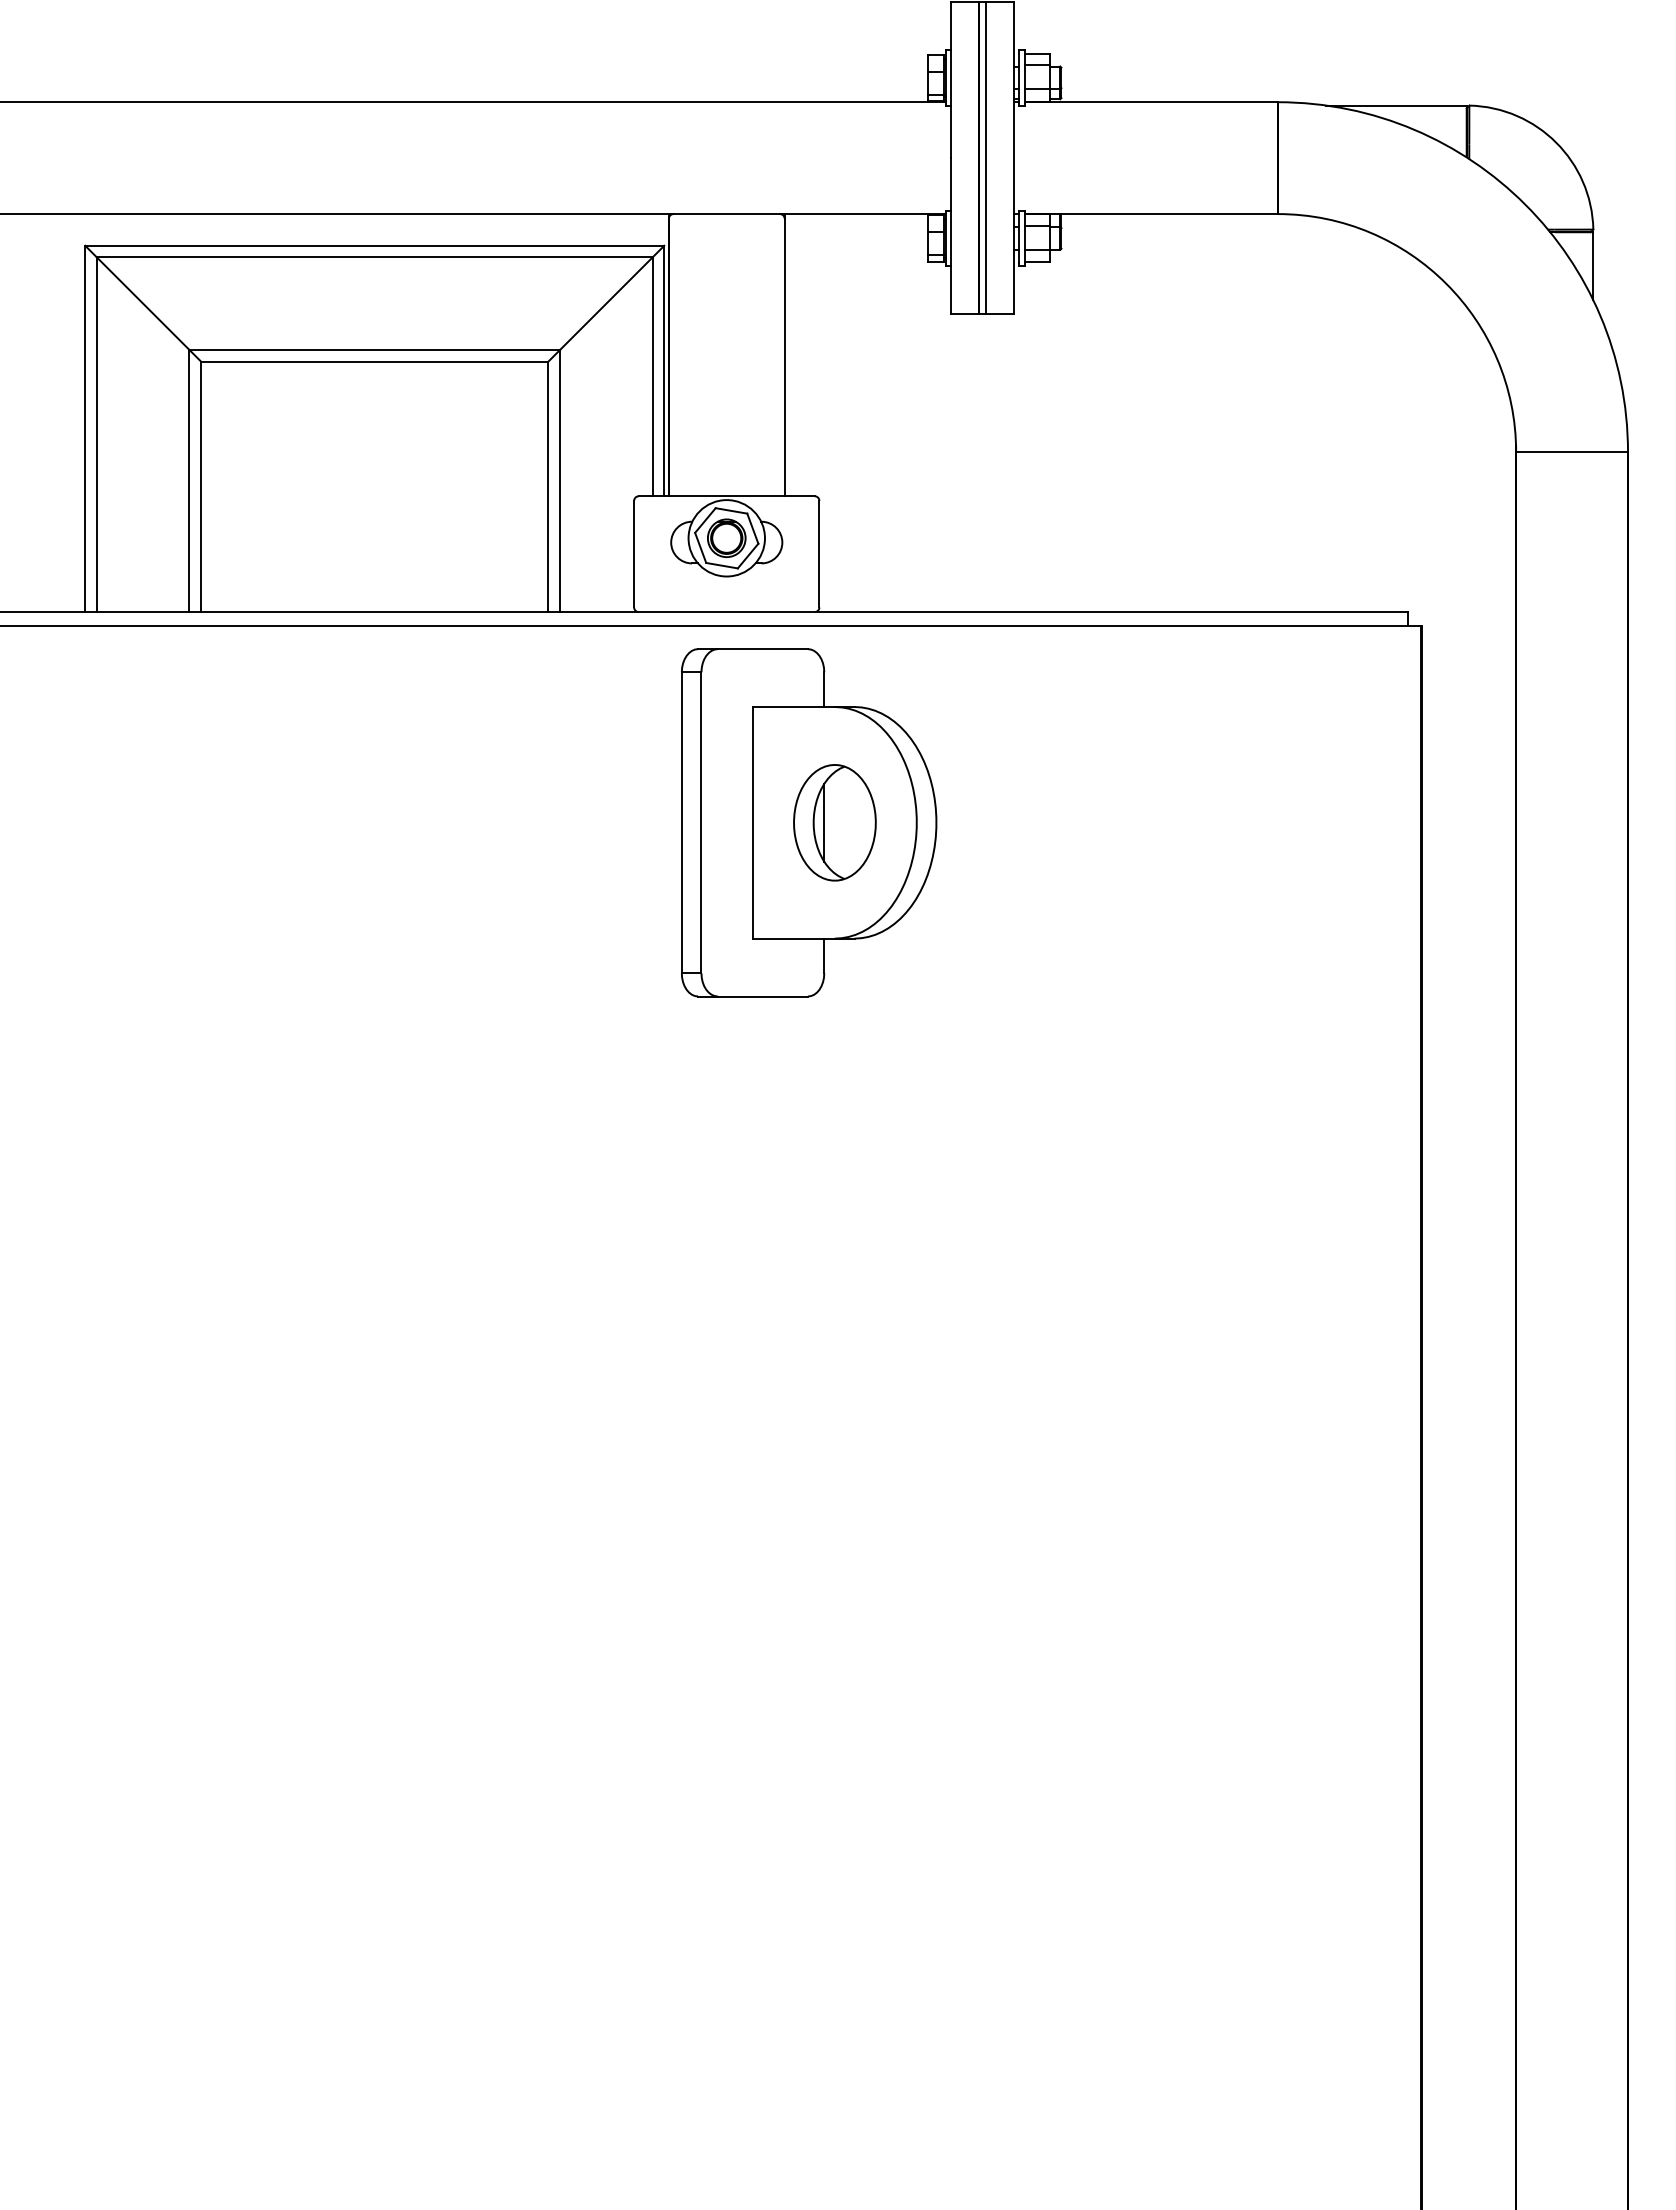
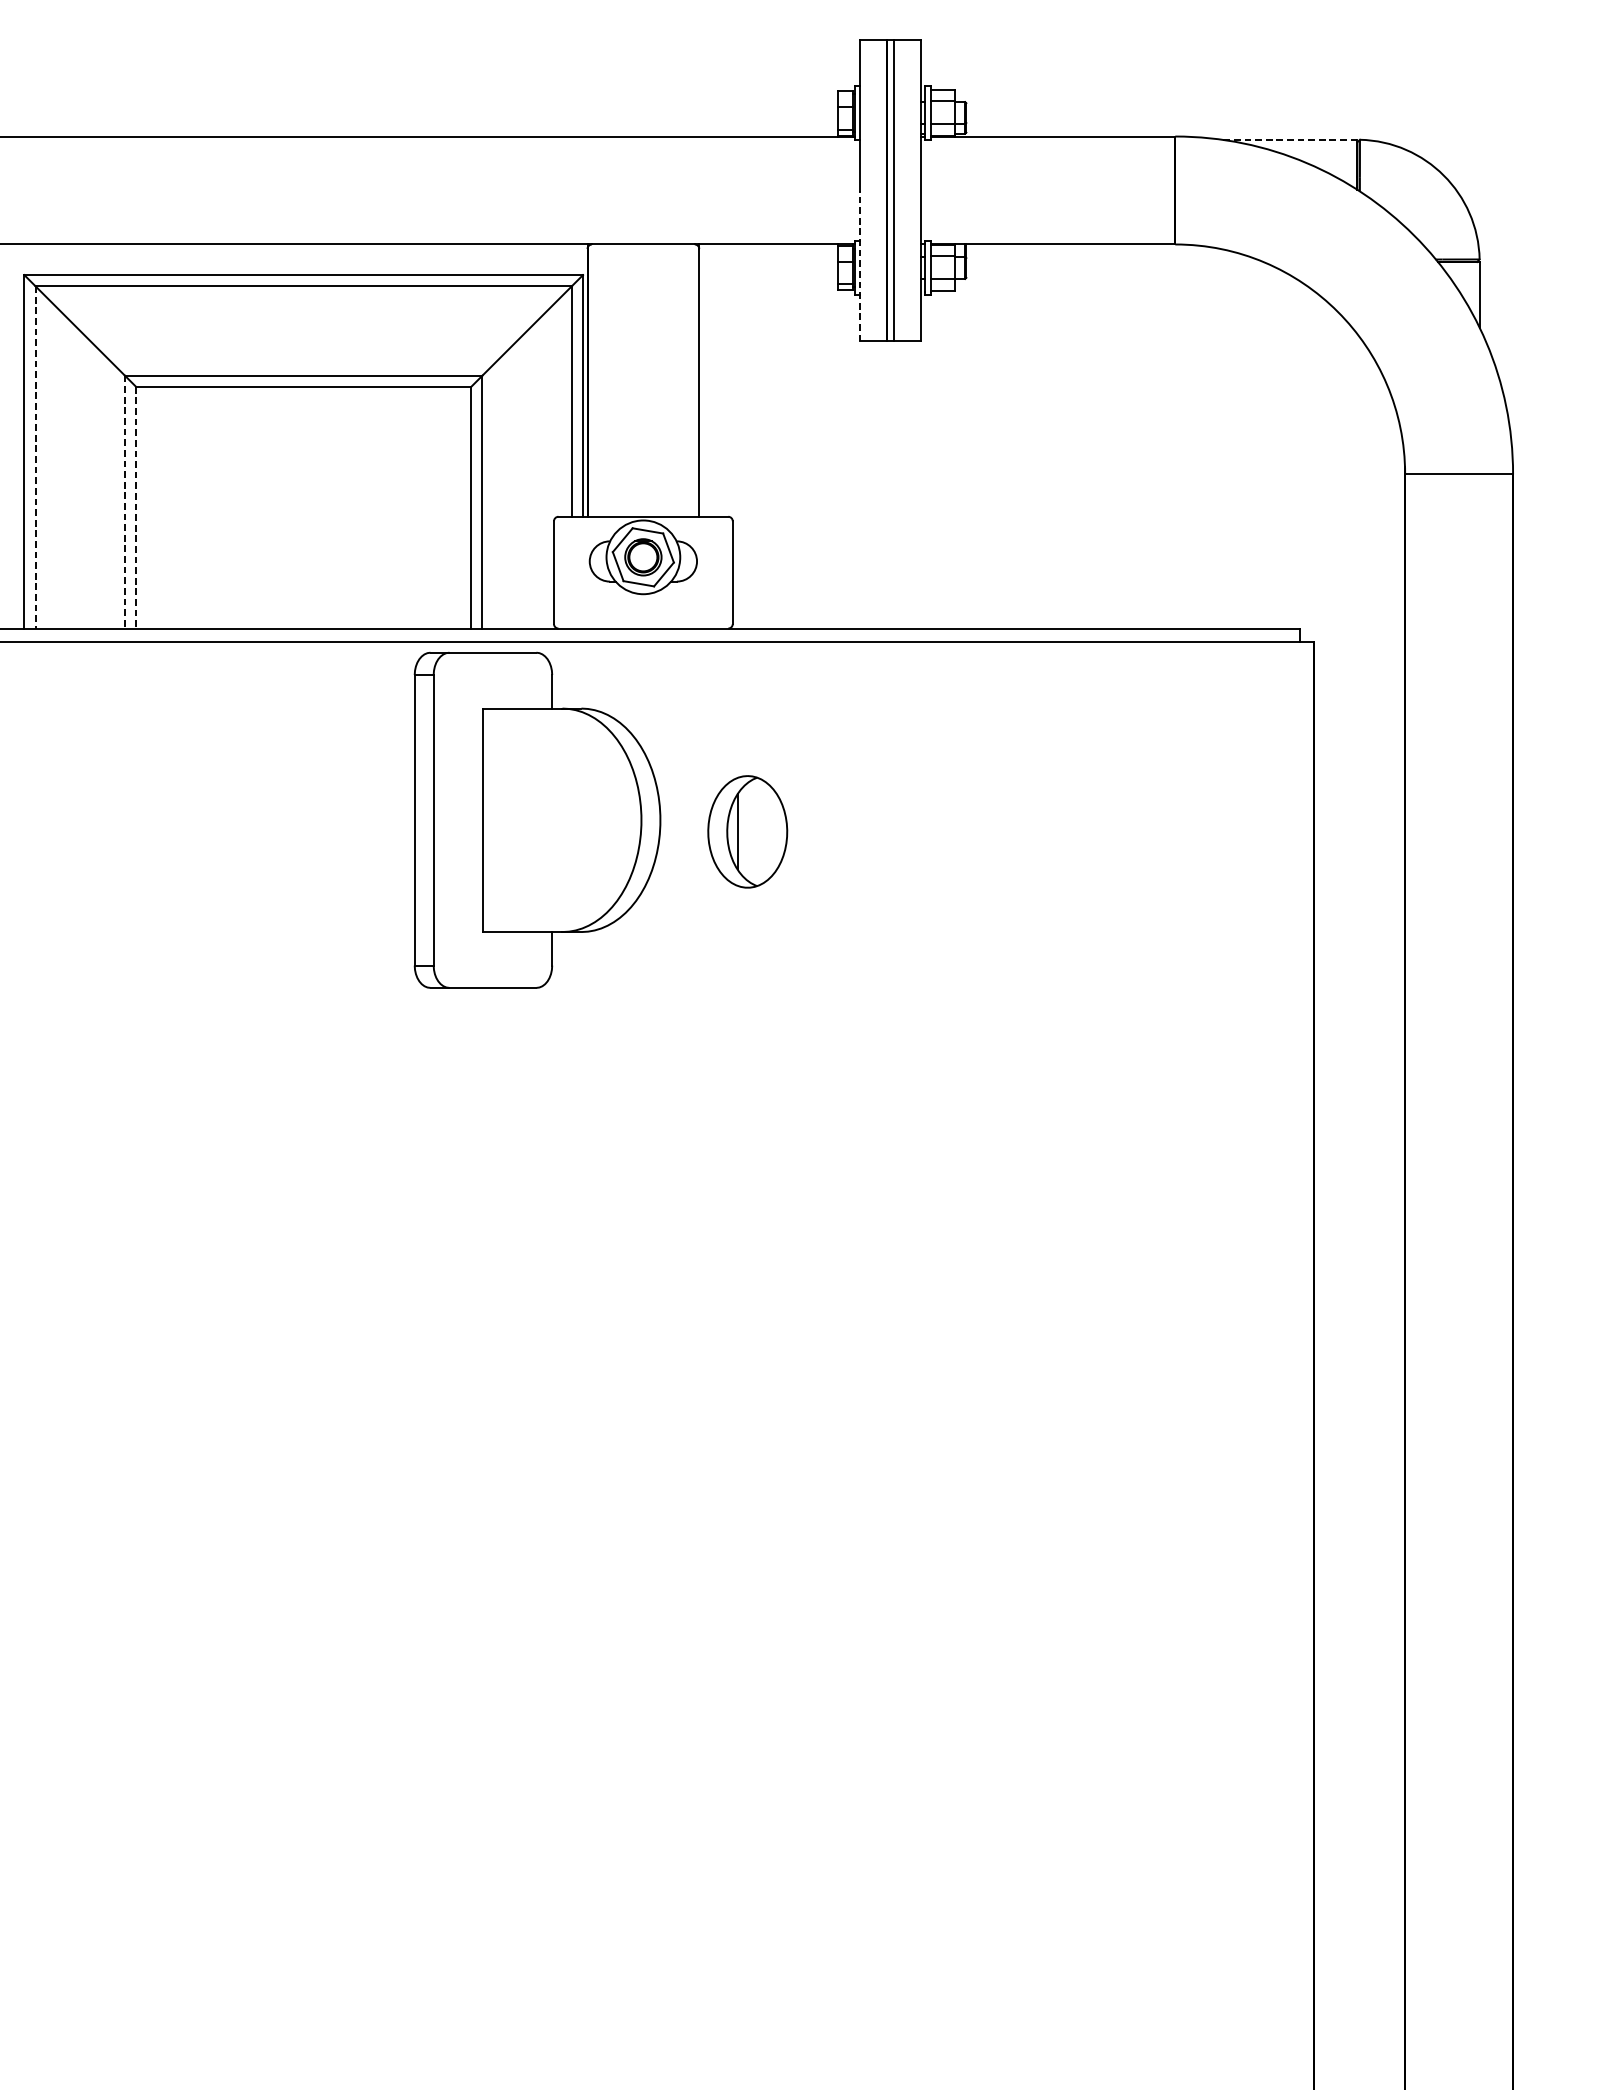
line: (1396, 105) -> (1289, 139), solid -> dashed
line: (951, 235) -> (860, 265), solid -> dashed
line: (96, 435) -> (35, 458), solid -> dashed
line: (189, 481) -> (124, 502), solid -> dashed
line: (201, 487) -> (136, 508), solid -> dashed
part: (809, 822) -> (537, 820), moved

